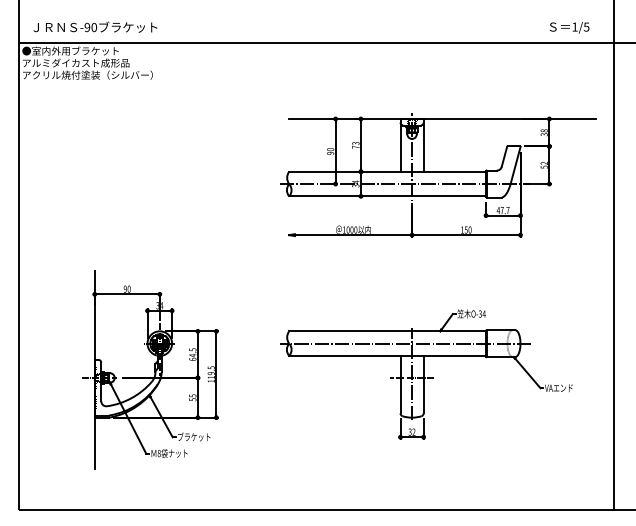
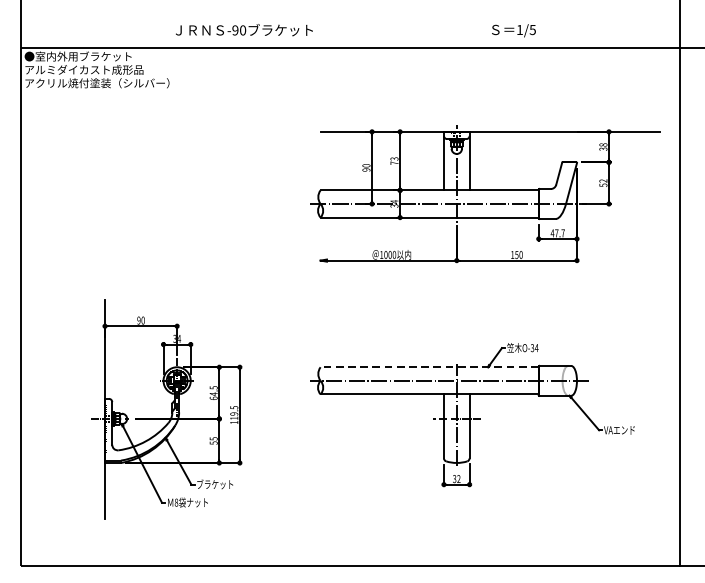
text: (95, 26) -> (244, 29), moved
text: (569, 27) -> (513, 30), moved
line: (387, 331) -> (429, 367), solid -> dashed

